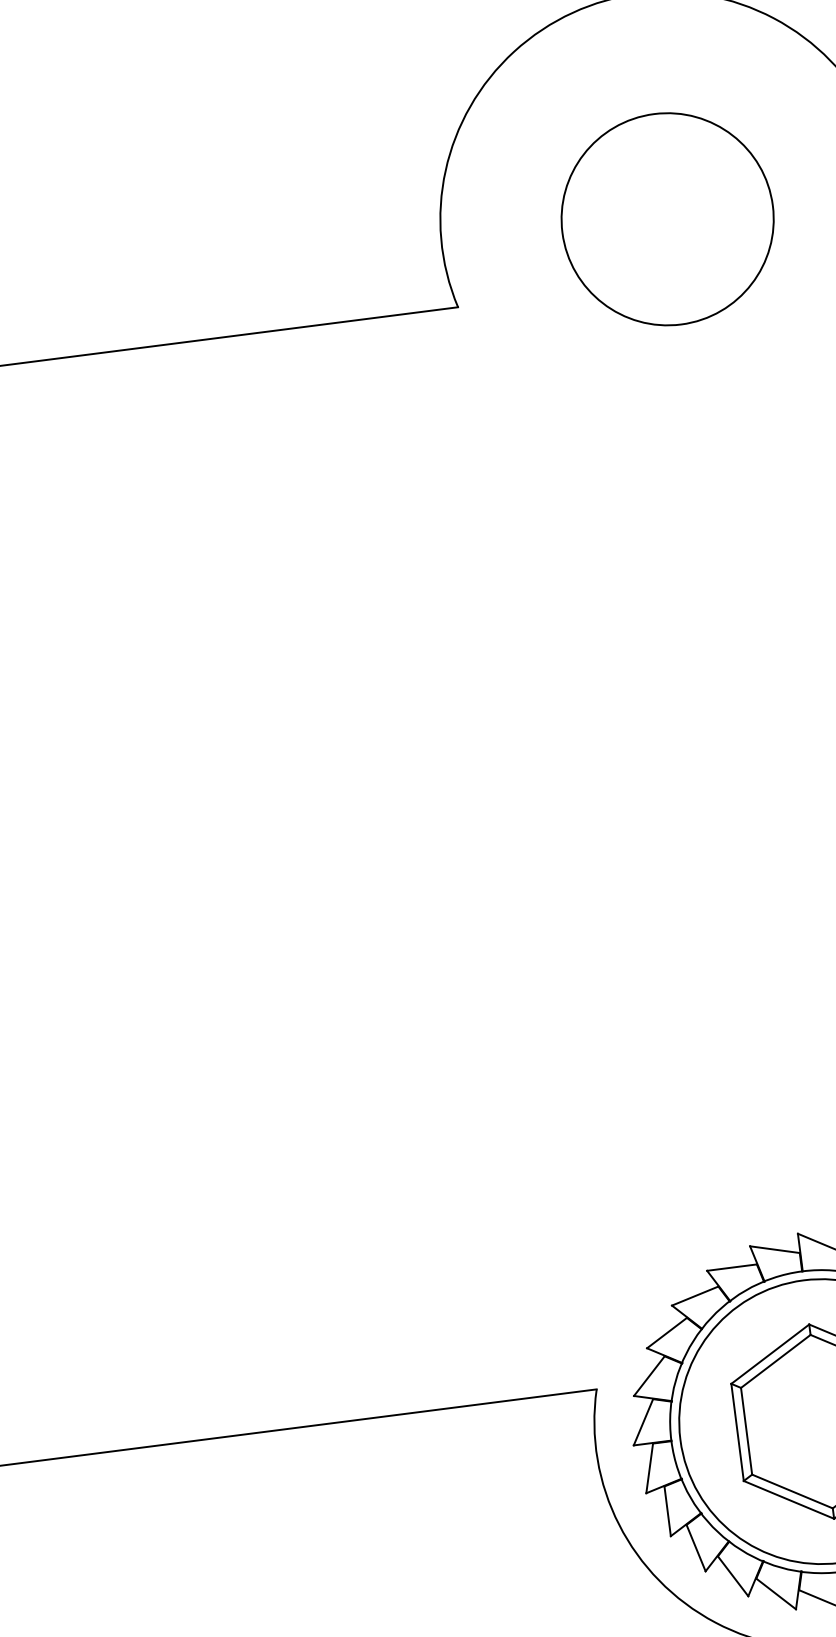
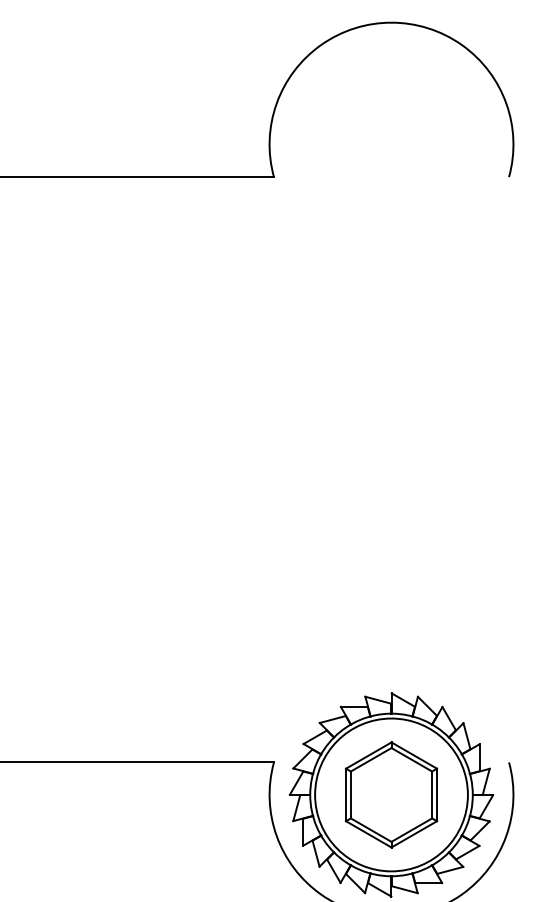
circle: (667, 219) -> (391, 144), removed

